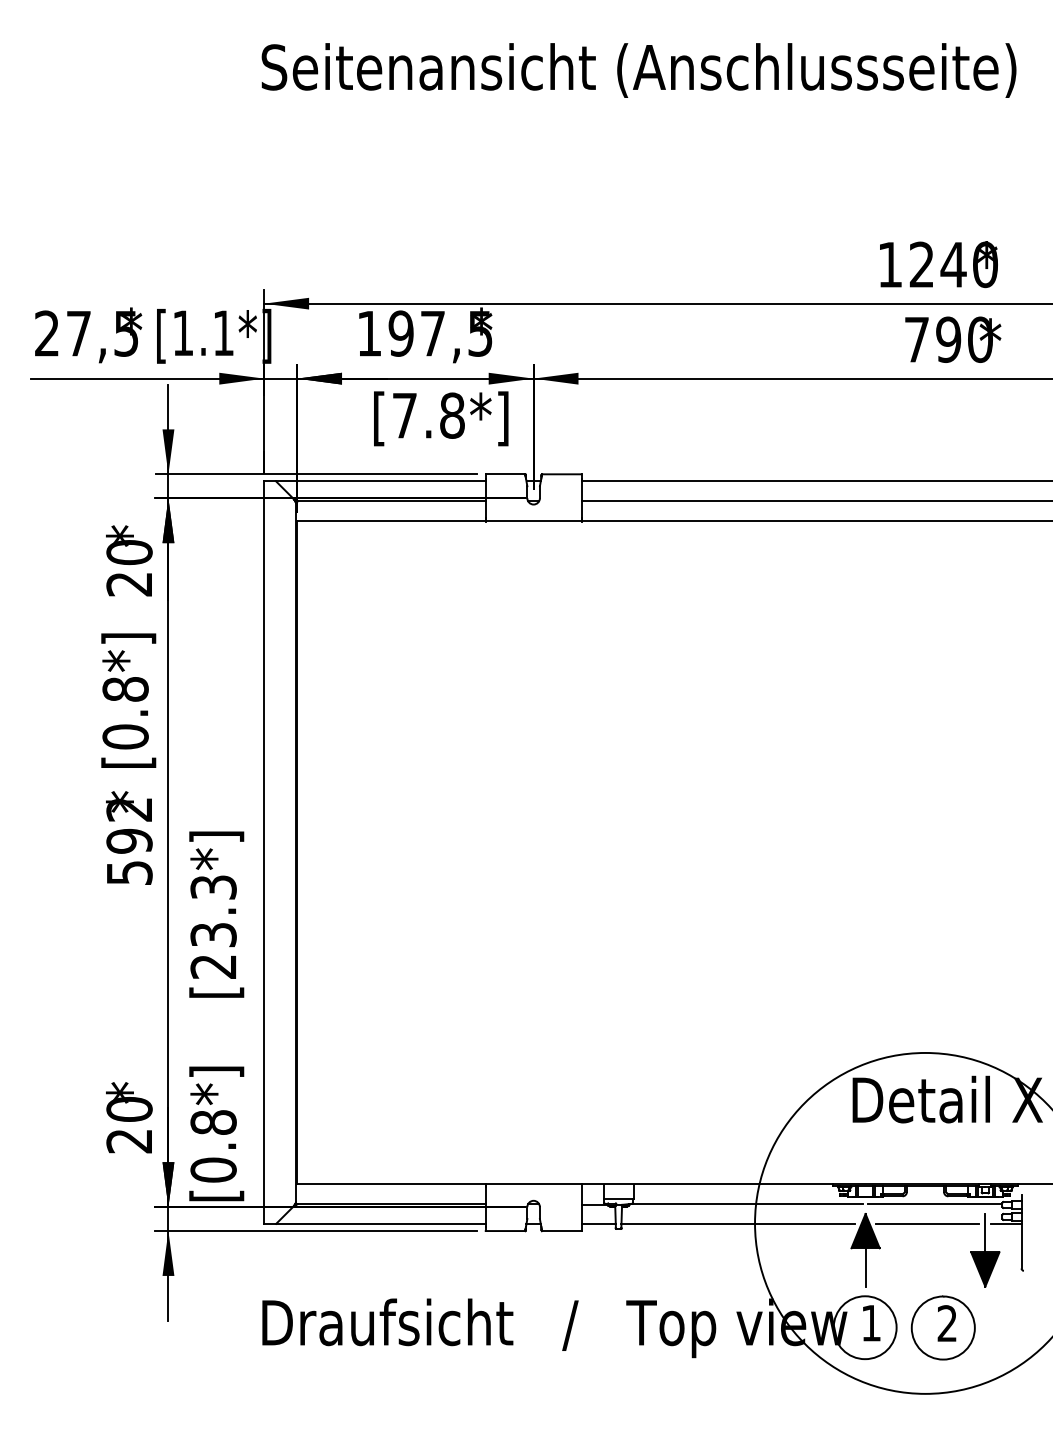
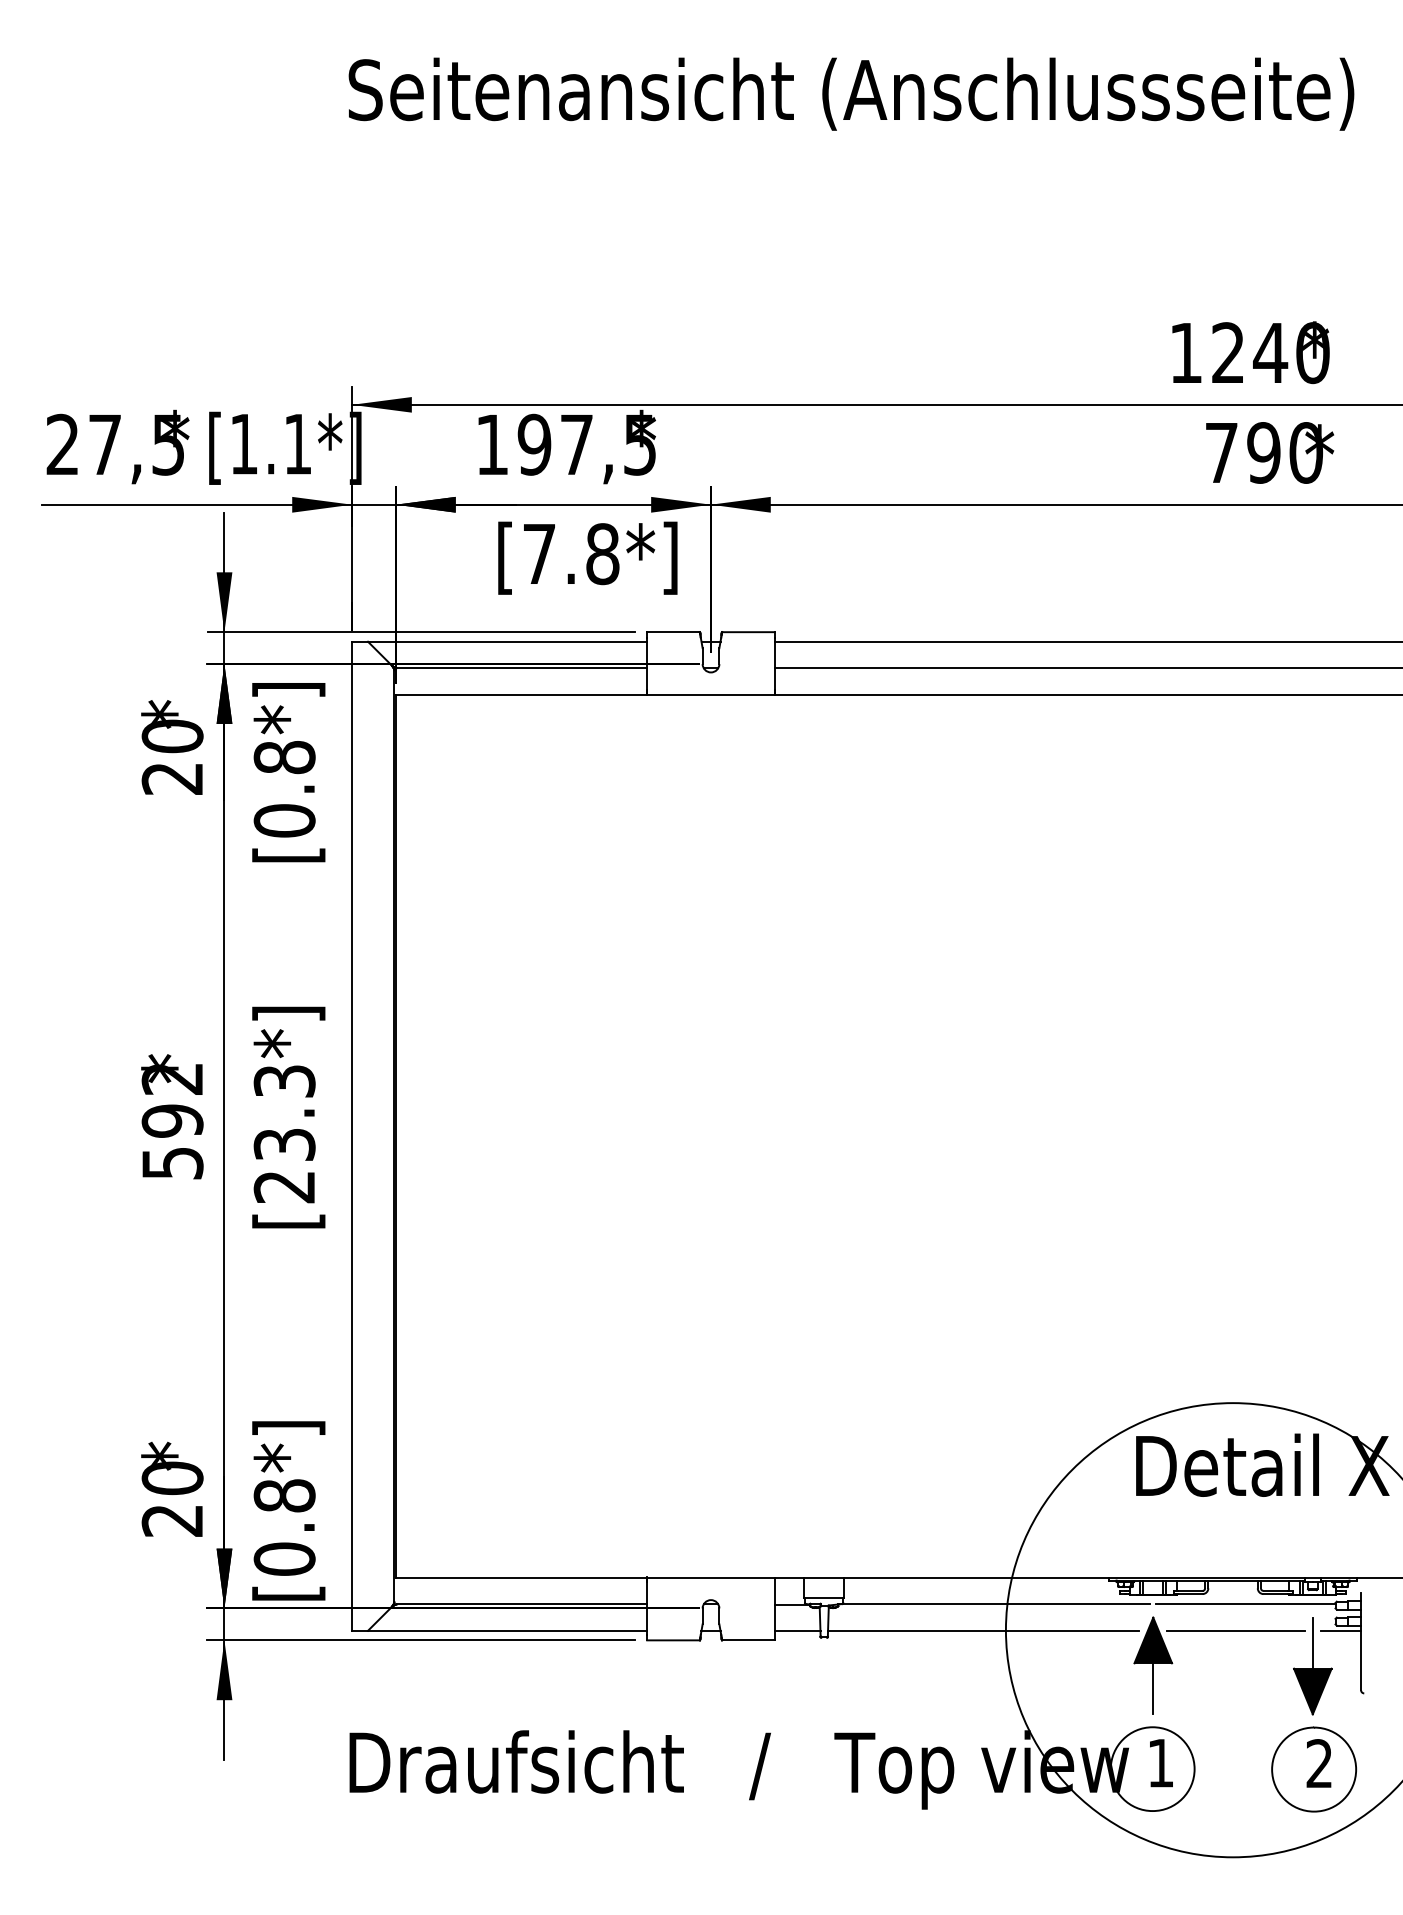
text: (128, 700) -> (288, 772), moved
text: (216, 914) -> (288, 1117), moved
part: (942, 1327) -> (1313, 1768), moved

